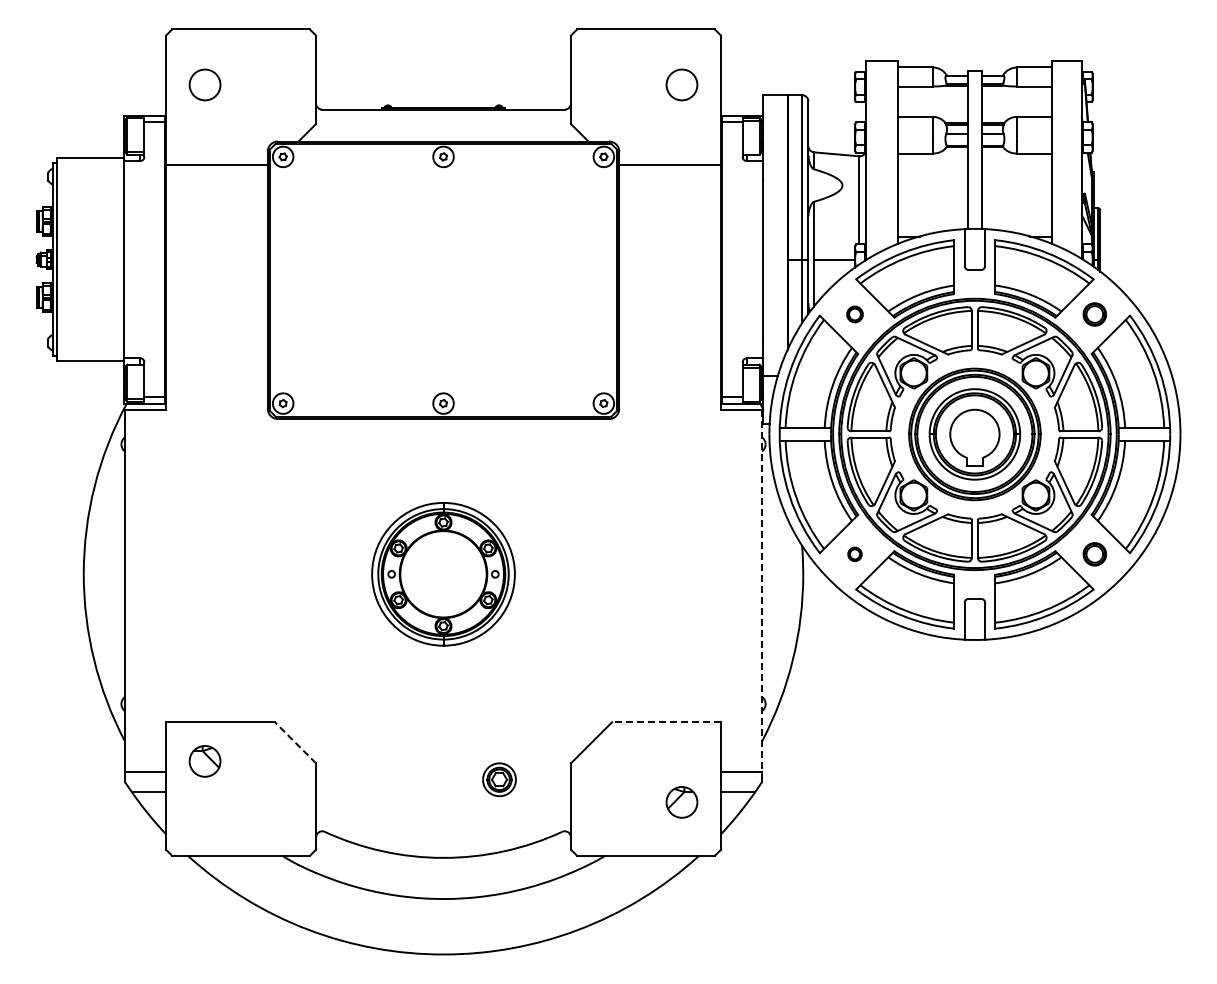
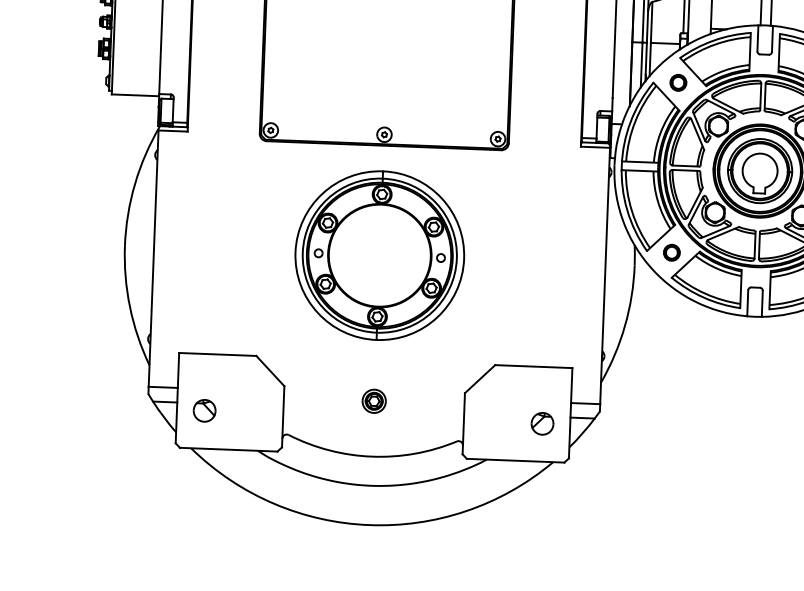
part: (854, 314) -> (678, 82), size x1.43
part: (854, 554) -> (671, 252), size x1.67
part: (443, 574) -> (379, 255), size x1.67
line: (762, 590) -> (605, 275), dashed -> solid
line: (666, 722) -> (533, 366), dashed -> solid
line: (295, 742) -> (270, 370), dashed -> solid
part: (204, 761) -> (204, 410), moved
part: (499, 779) -> (374, 401), moved

